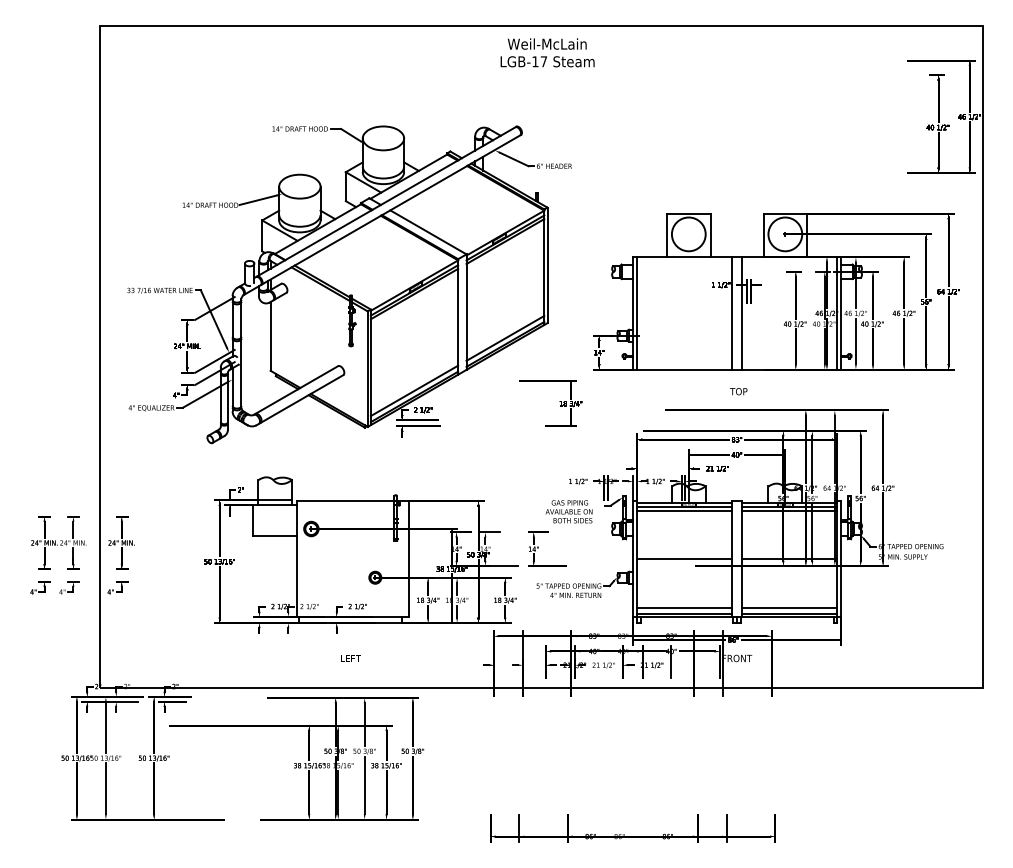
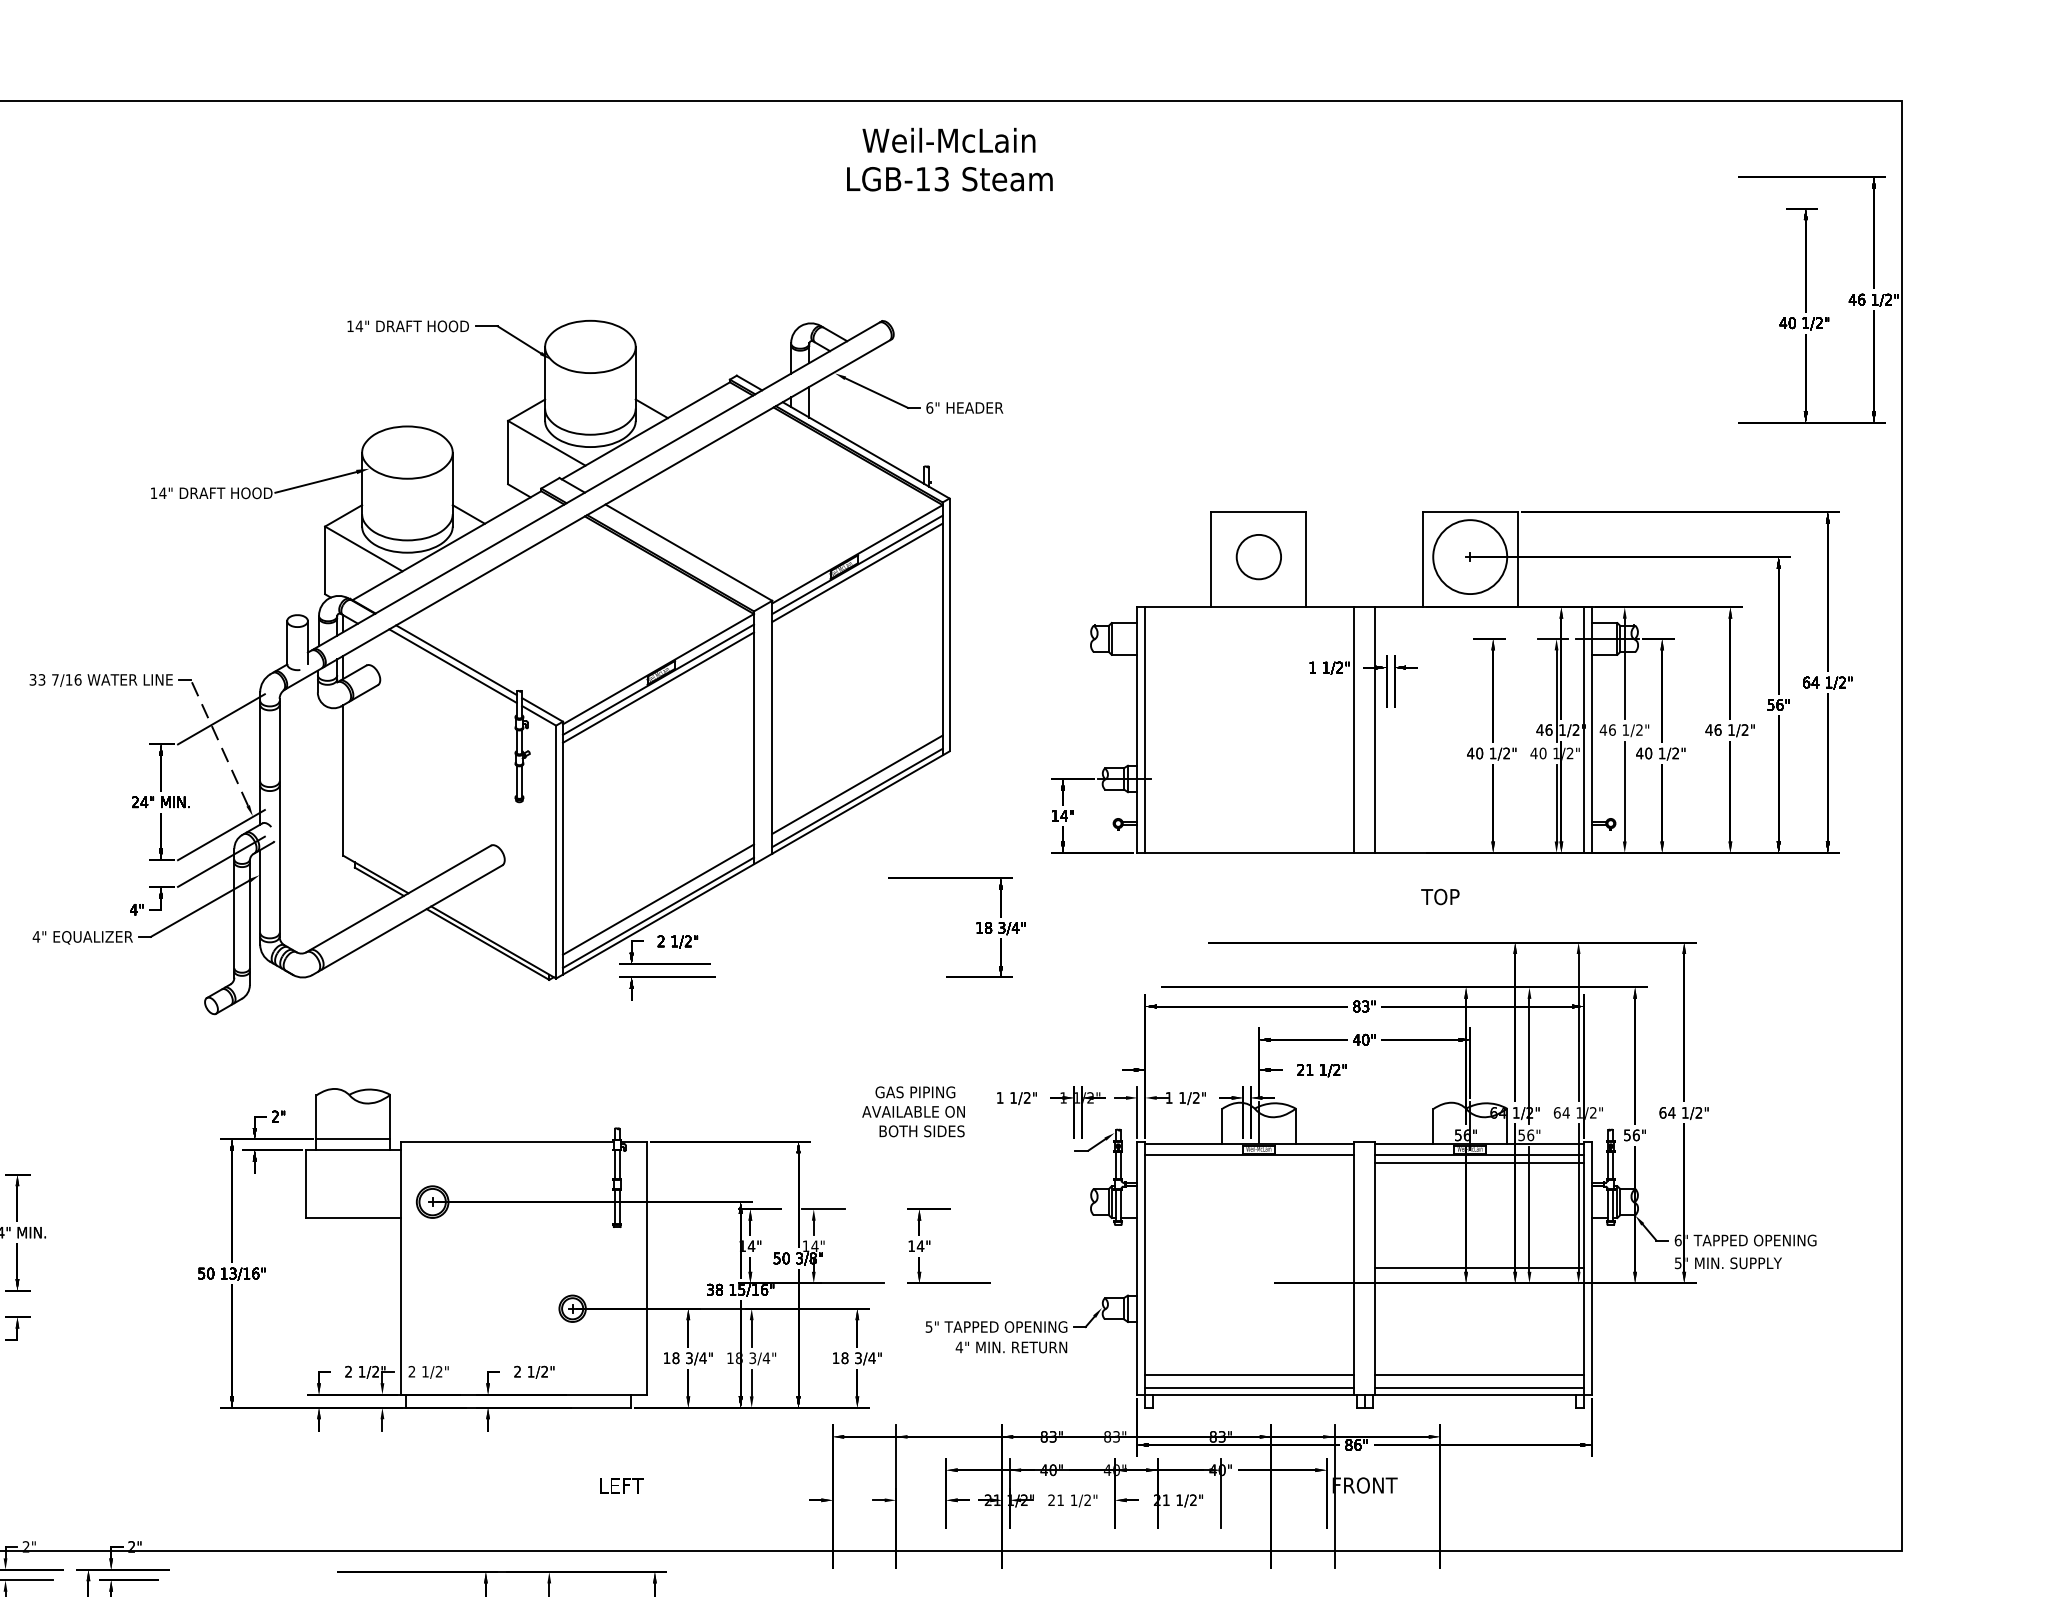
text: (543, 61) -> (940, 178), LGB-17 -> LGB-13
circle: (688, 234) -> (1258, 557), size x0.6
line: (214, 319) -> (220, 743), solid -> dashed
text: (738, 391) -> (1439, 896), moved
text: (568, 511) -> (912, 1111), moved
line: (684, 511) -> (1249, 1163), removed
line: (684, 559) -> (1249, 1268), removed
text: (350, 658) -> (621, 1485), moved

